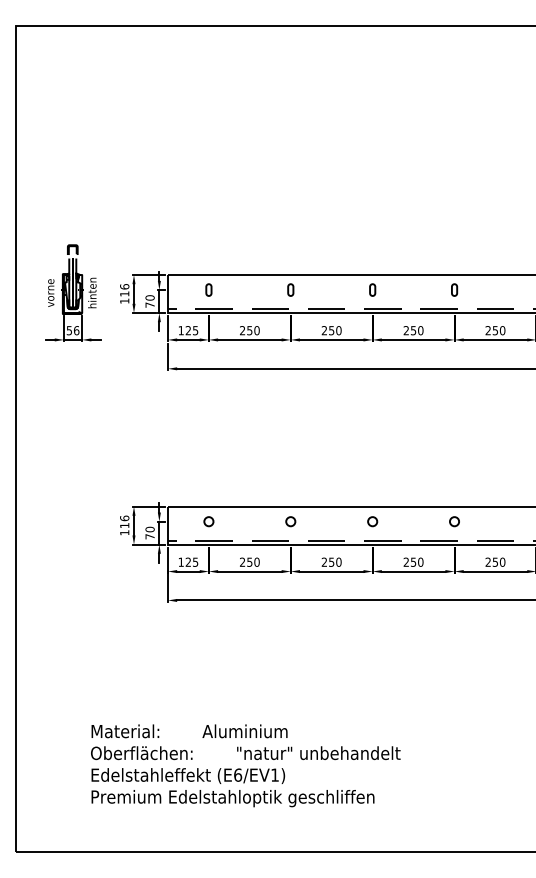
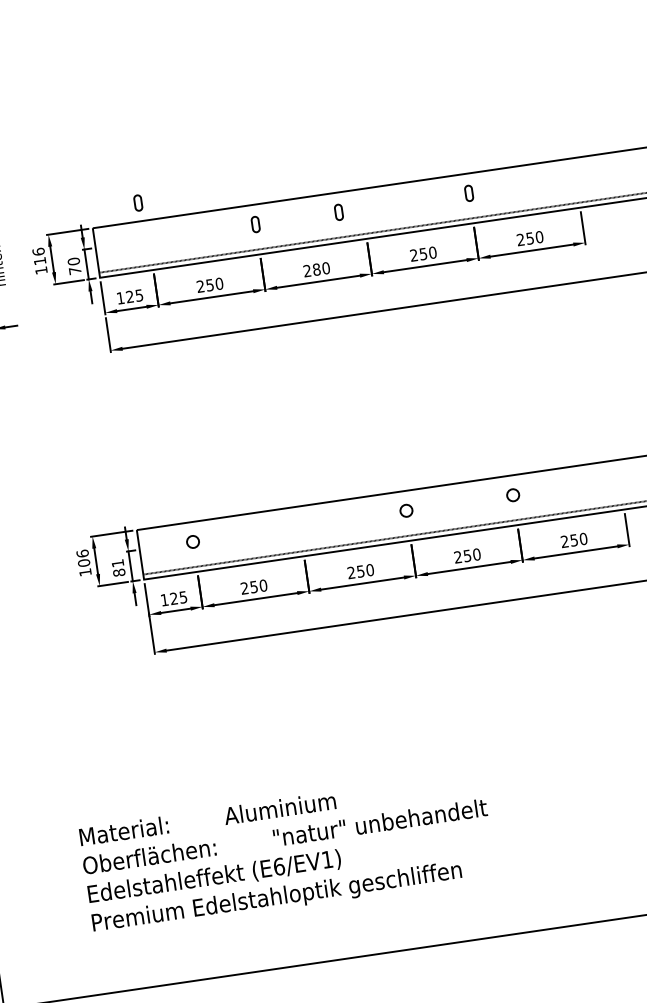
part: (208, 289) -> (137, 202), moved
part: (372, 289) -> (338, 211), moved
text: (331, 330) -> (316, 269), 250 -> 280
circle: (290, 521) -> (299, 526), removed
text: (124, 525) -> (83, 562), 116 -> 106
text: (149, 532) -> (117, 567), 70 -> 81

